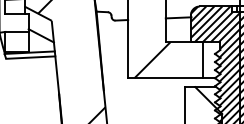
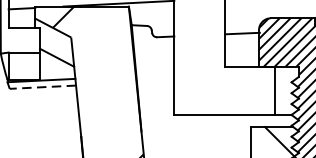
line: (30, 57) -> (42, 87), solid -> dashed
hatch: (152, 60) -> (207, 91), removed

